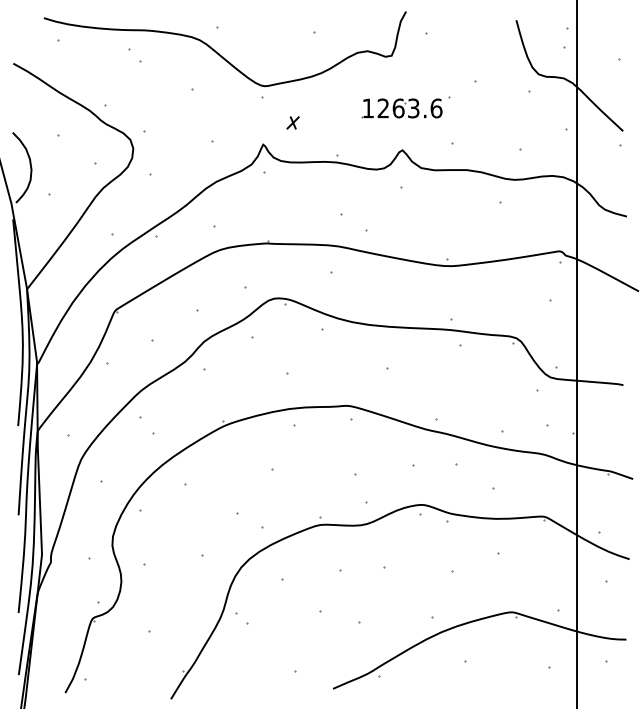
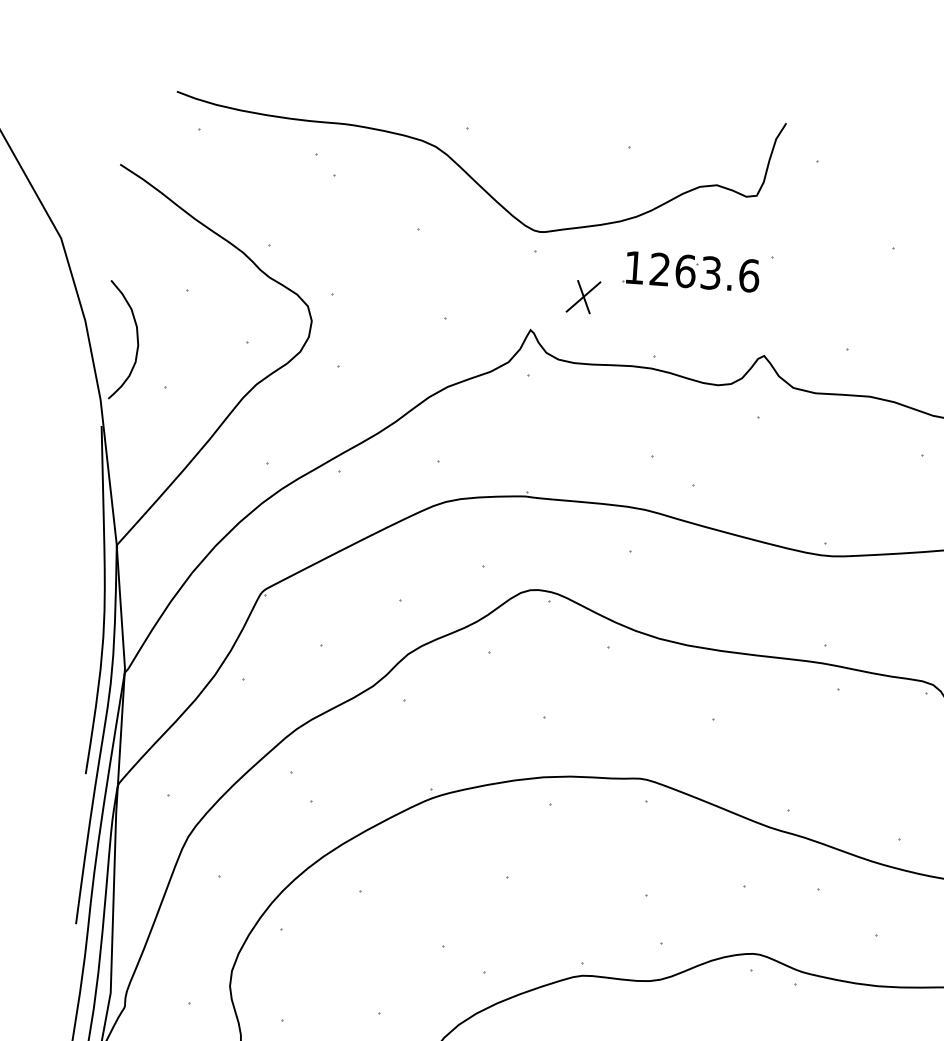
part: (405, 107) -> (697, 270), moved
part: (292, 122) -> (582, 296), size x1.67

